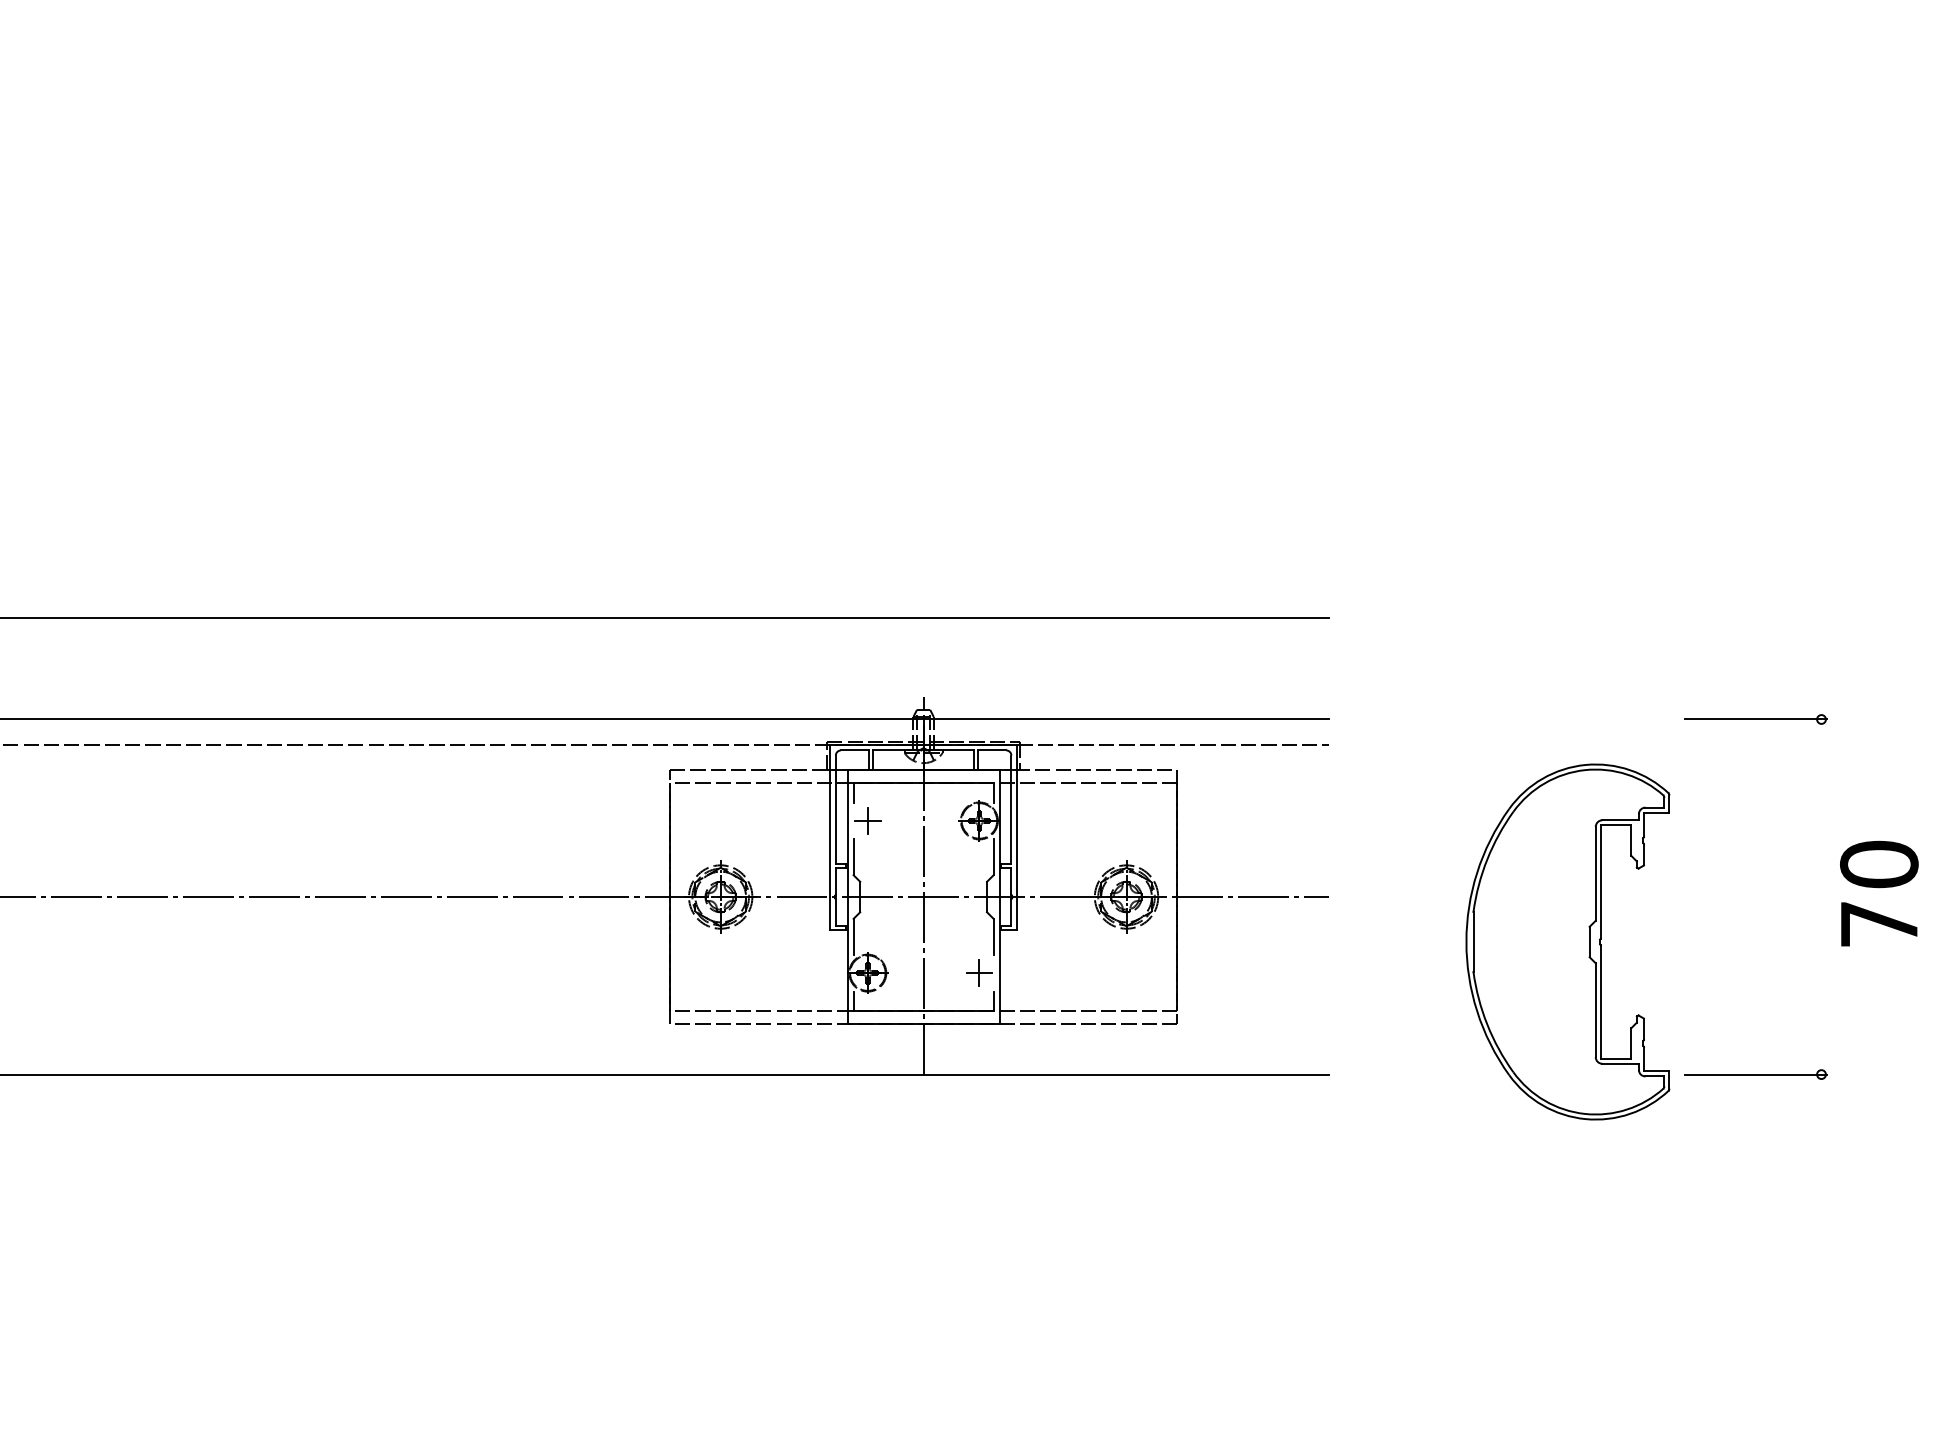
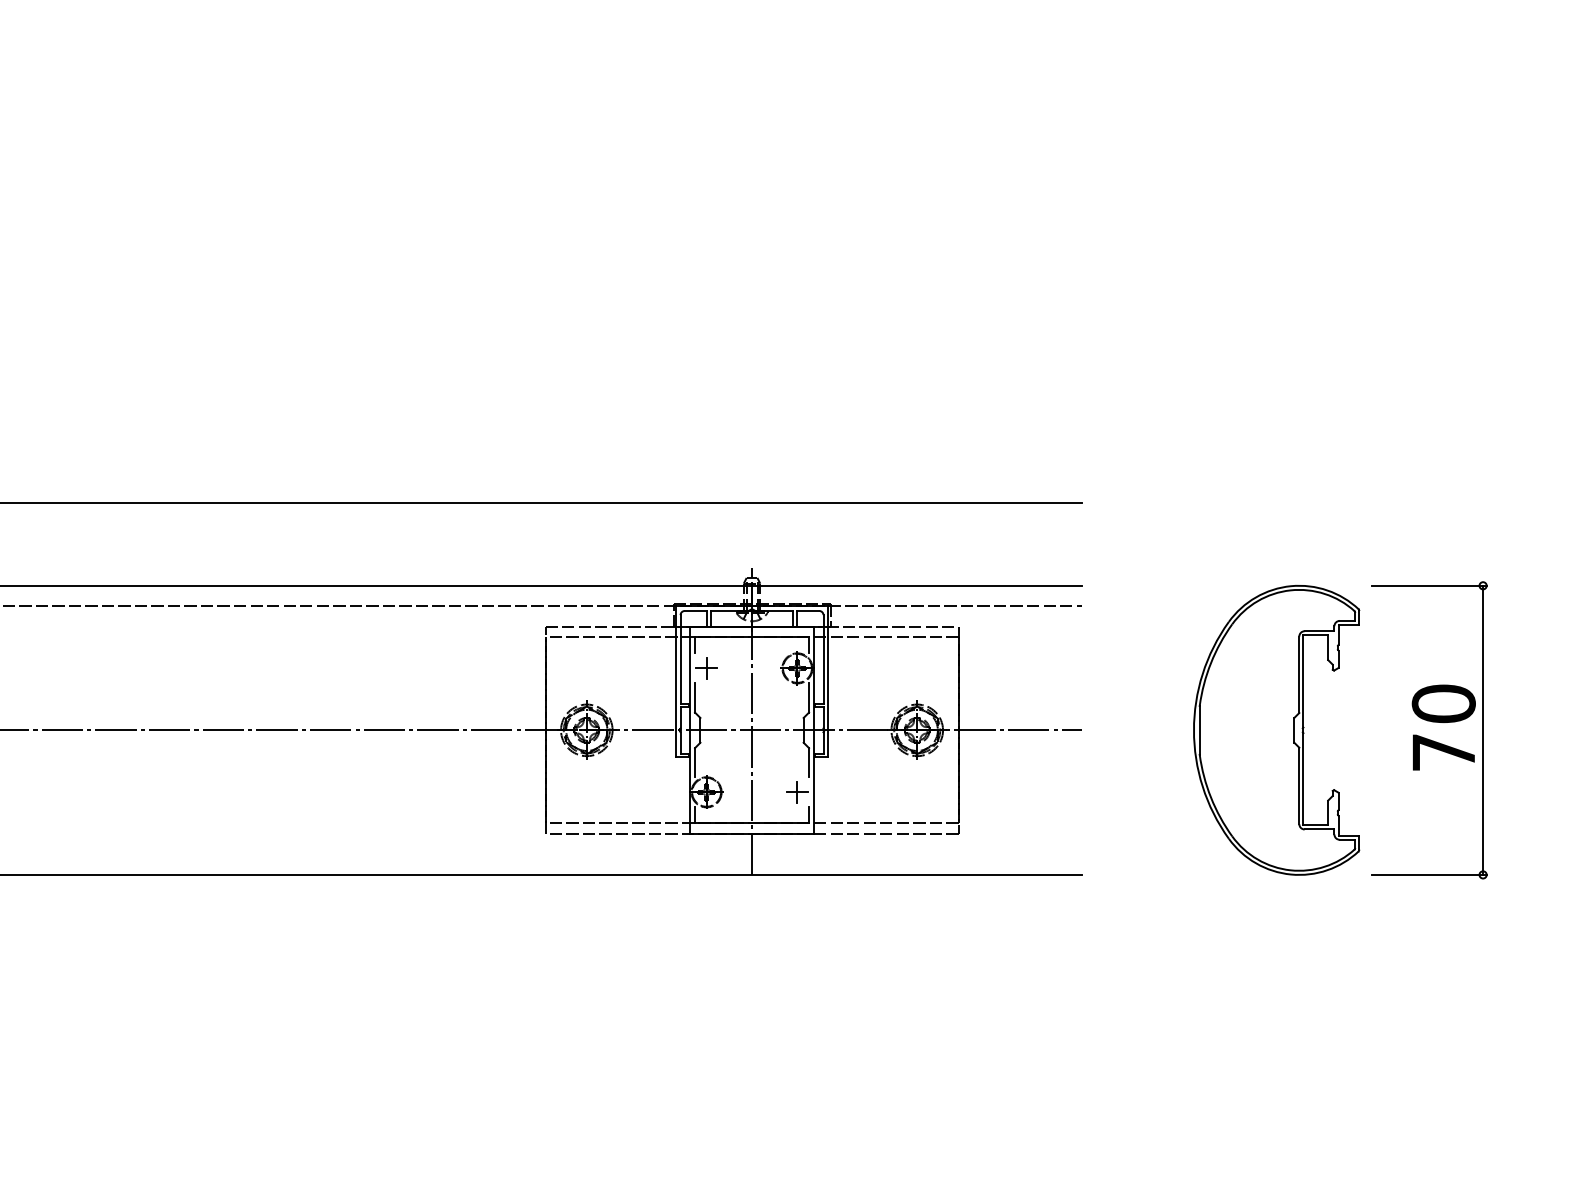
text: (1879, 893) -> (1444, 727), moved
line: (1821, 896) -> (1483, 729), added
part: (1567, 941) -> (1276, 729), moved

